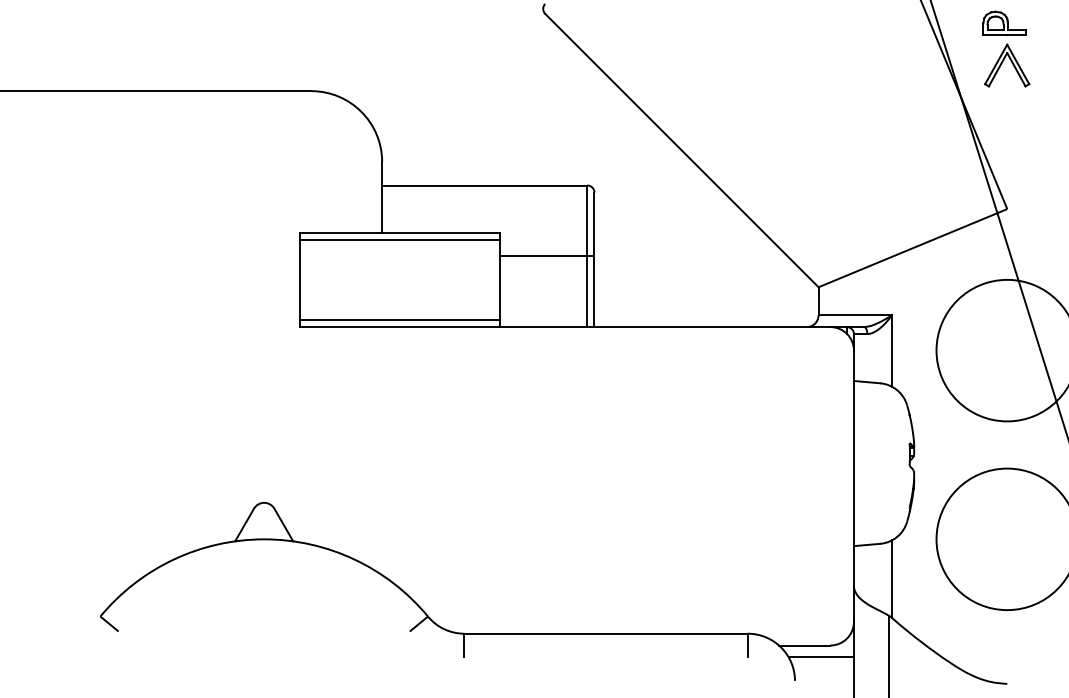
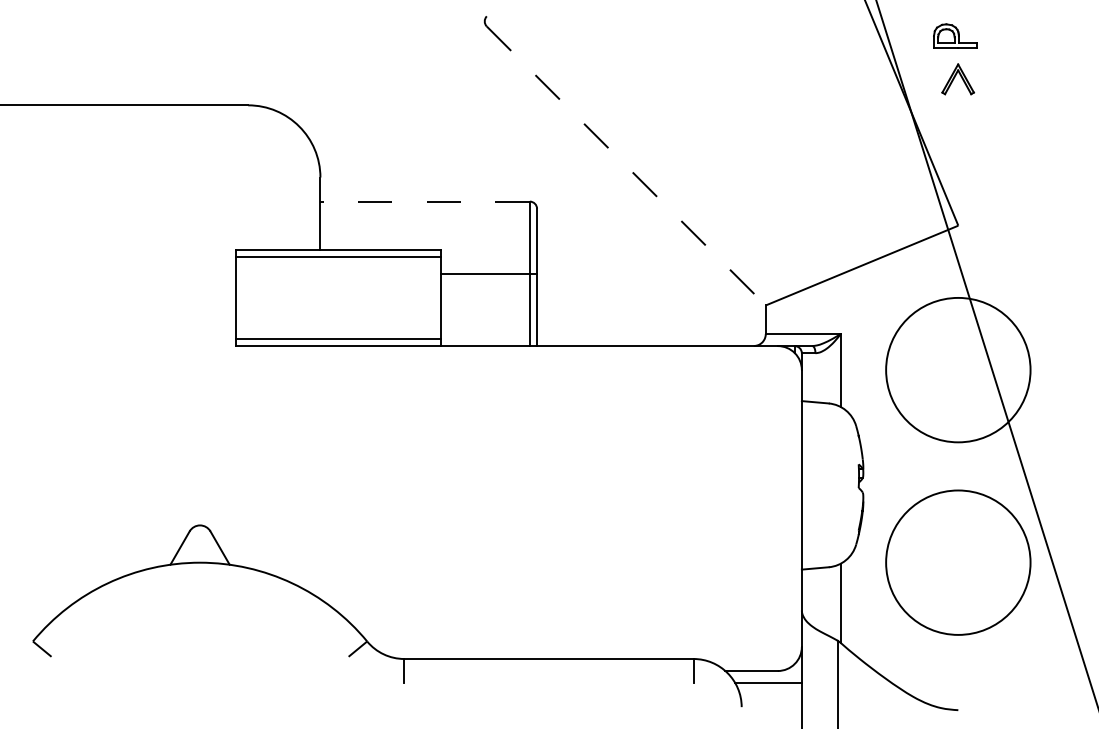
part: (1006, 65) -> (957, 79), size x0.7
line: (682, 151) -> (626, 166), solid -> dashed
line: (485, 185) -> (425, 201), solid -> dashed

